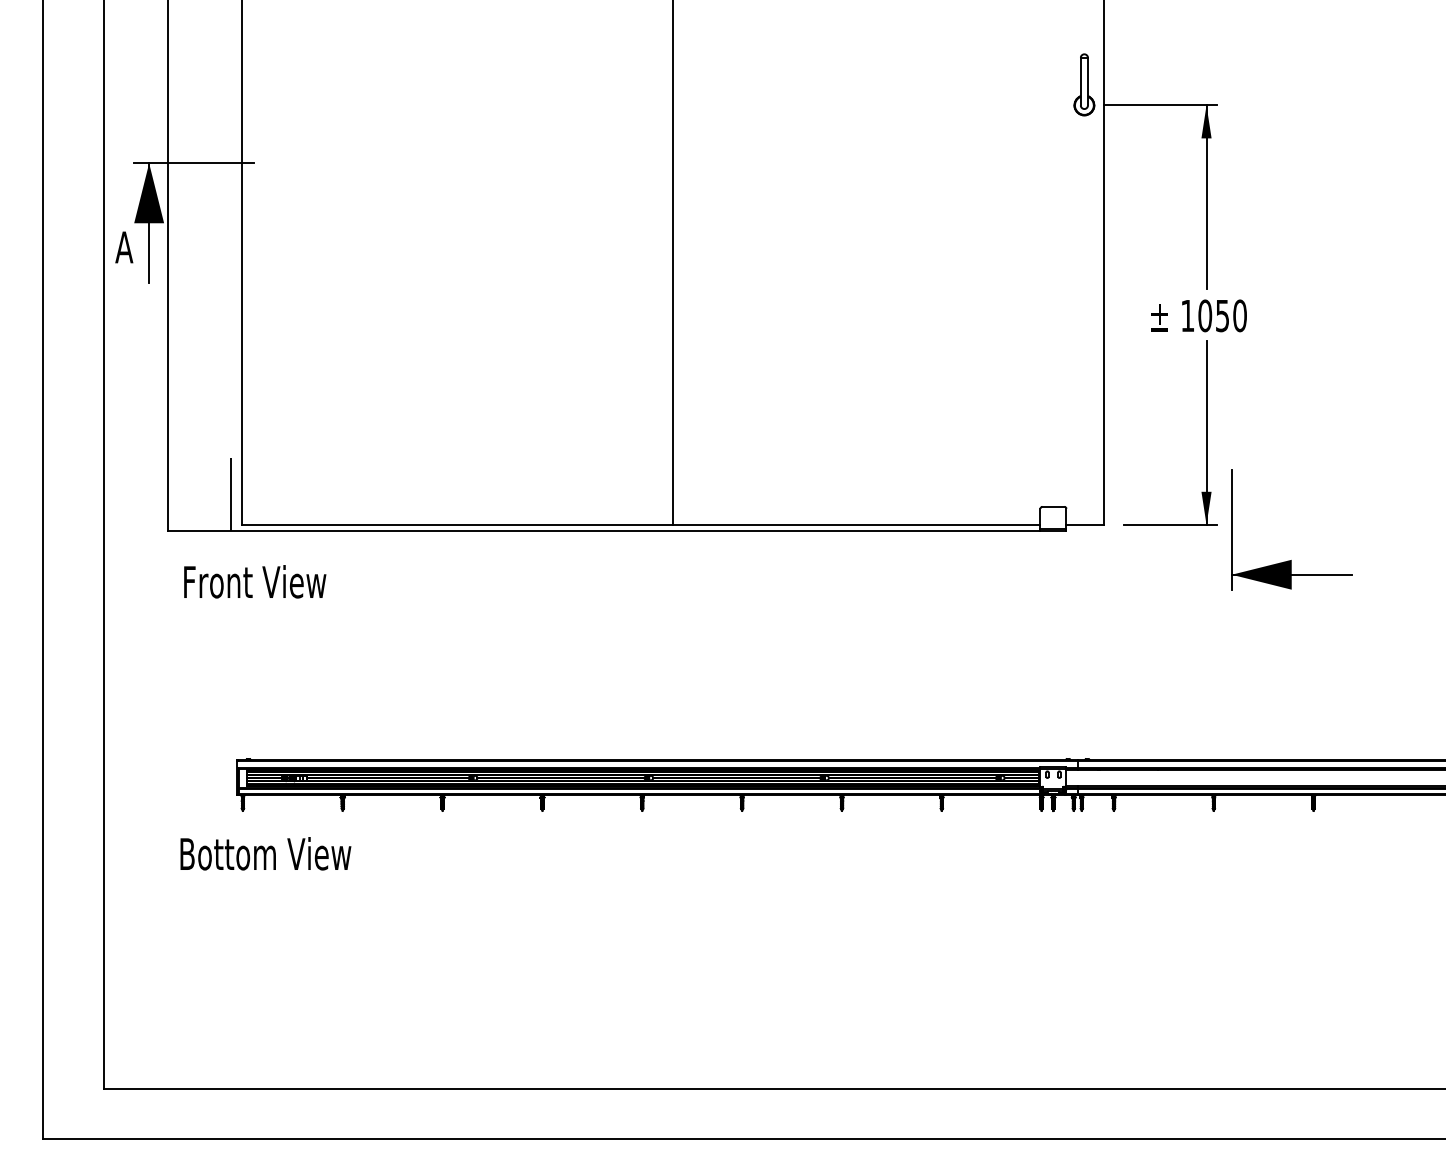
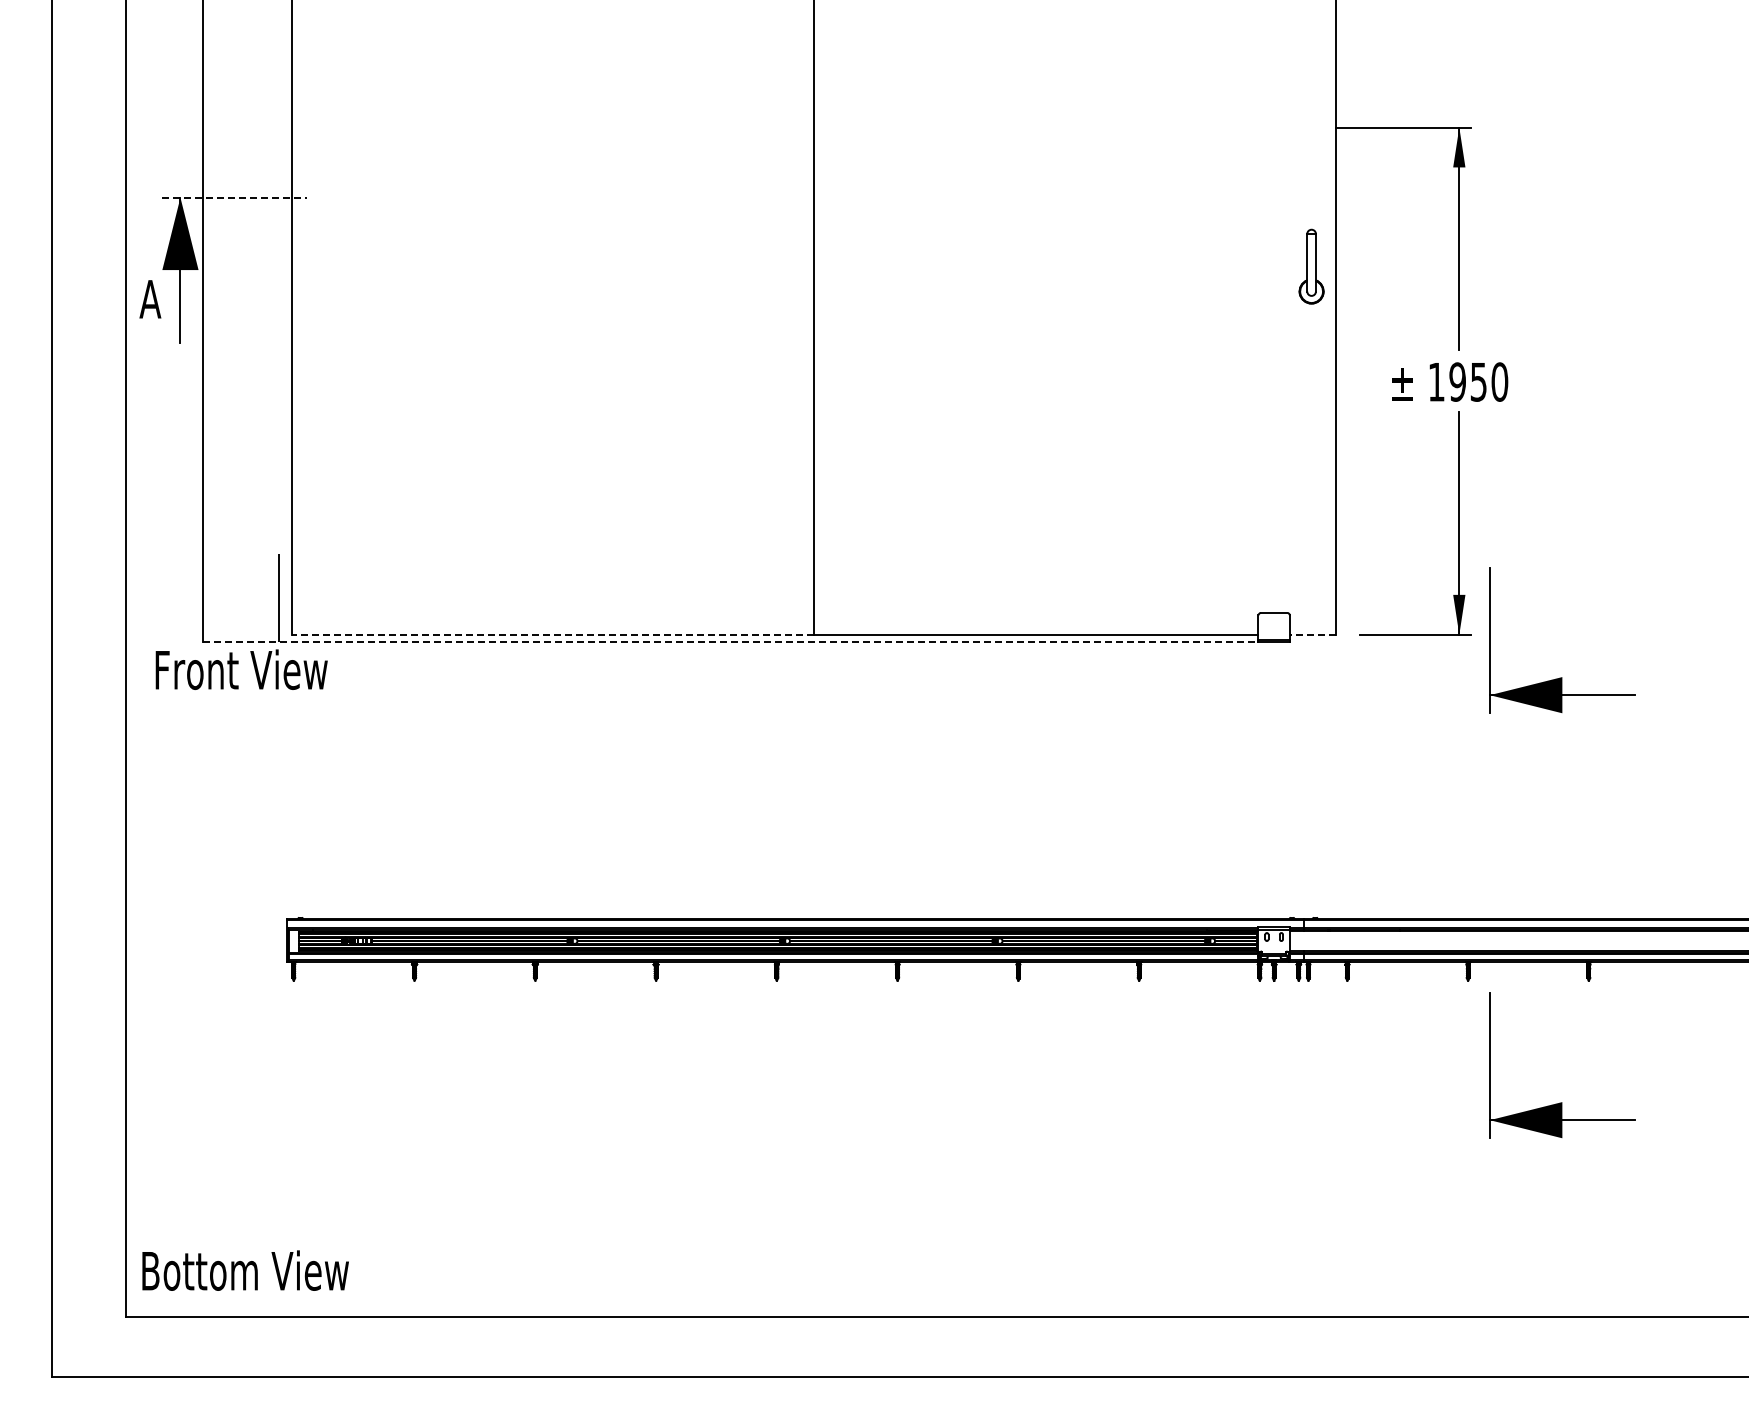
part: (1084, 84) -> (1311, 266), moved
line: (194, 163) -> (235, 197), solid -> dashed
text: (1205, 315) -> (1457, 381), 1050 -> 1950
line: (457, 524) -> (553, 634), solid -> dashed
line: (1085, 524) -> (1312, 634), solid -> dashed
line: (603, 531) -> (730, 642), solid -> dashed
text: (255, 581) -> (241, 669), moved
text: (265, 853) -> (245, 1270), moved
part: (1291, 911) -> (1562, 1102), added

